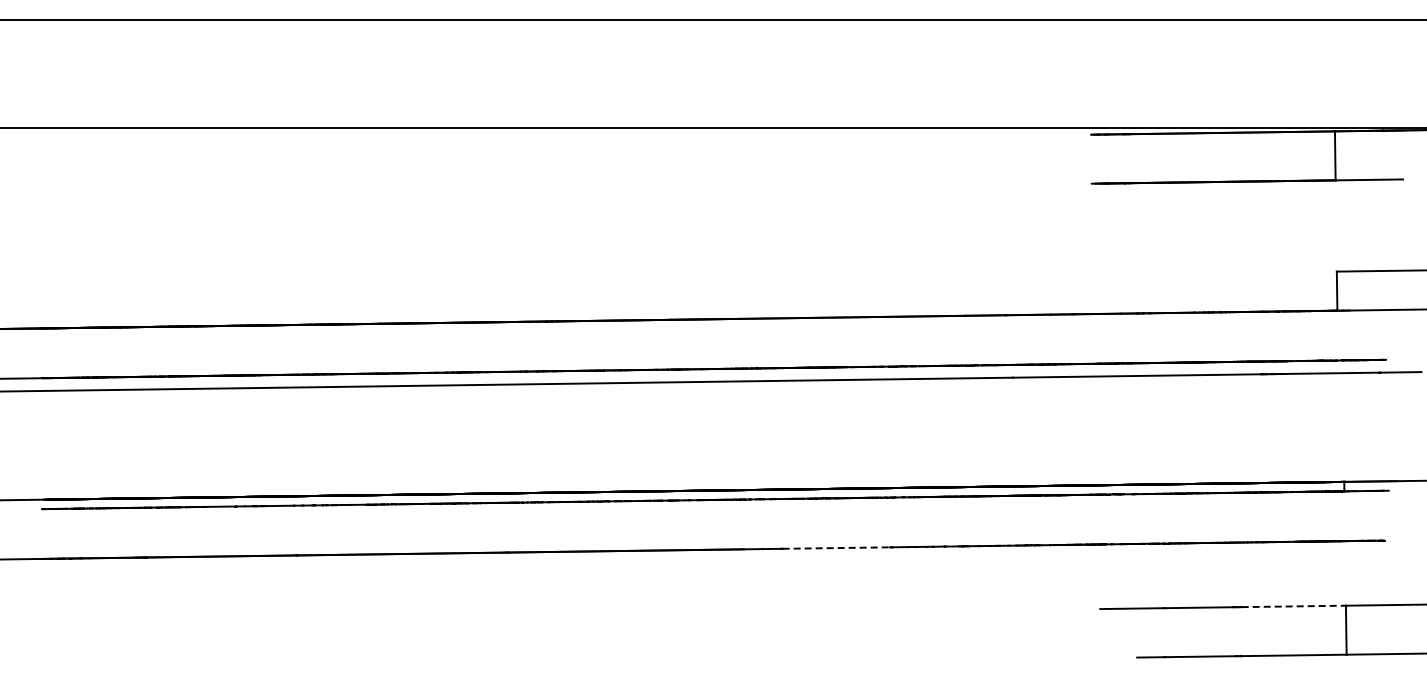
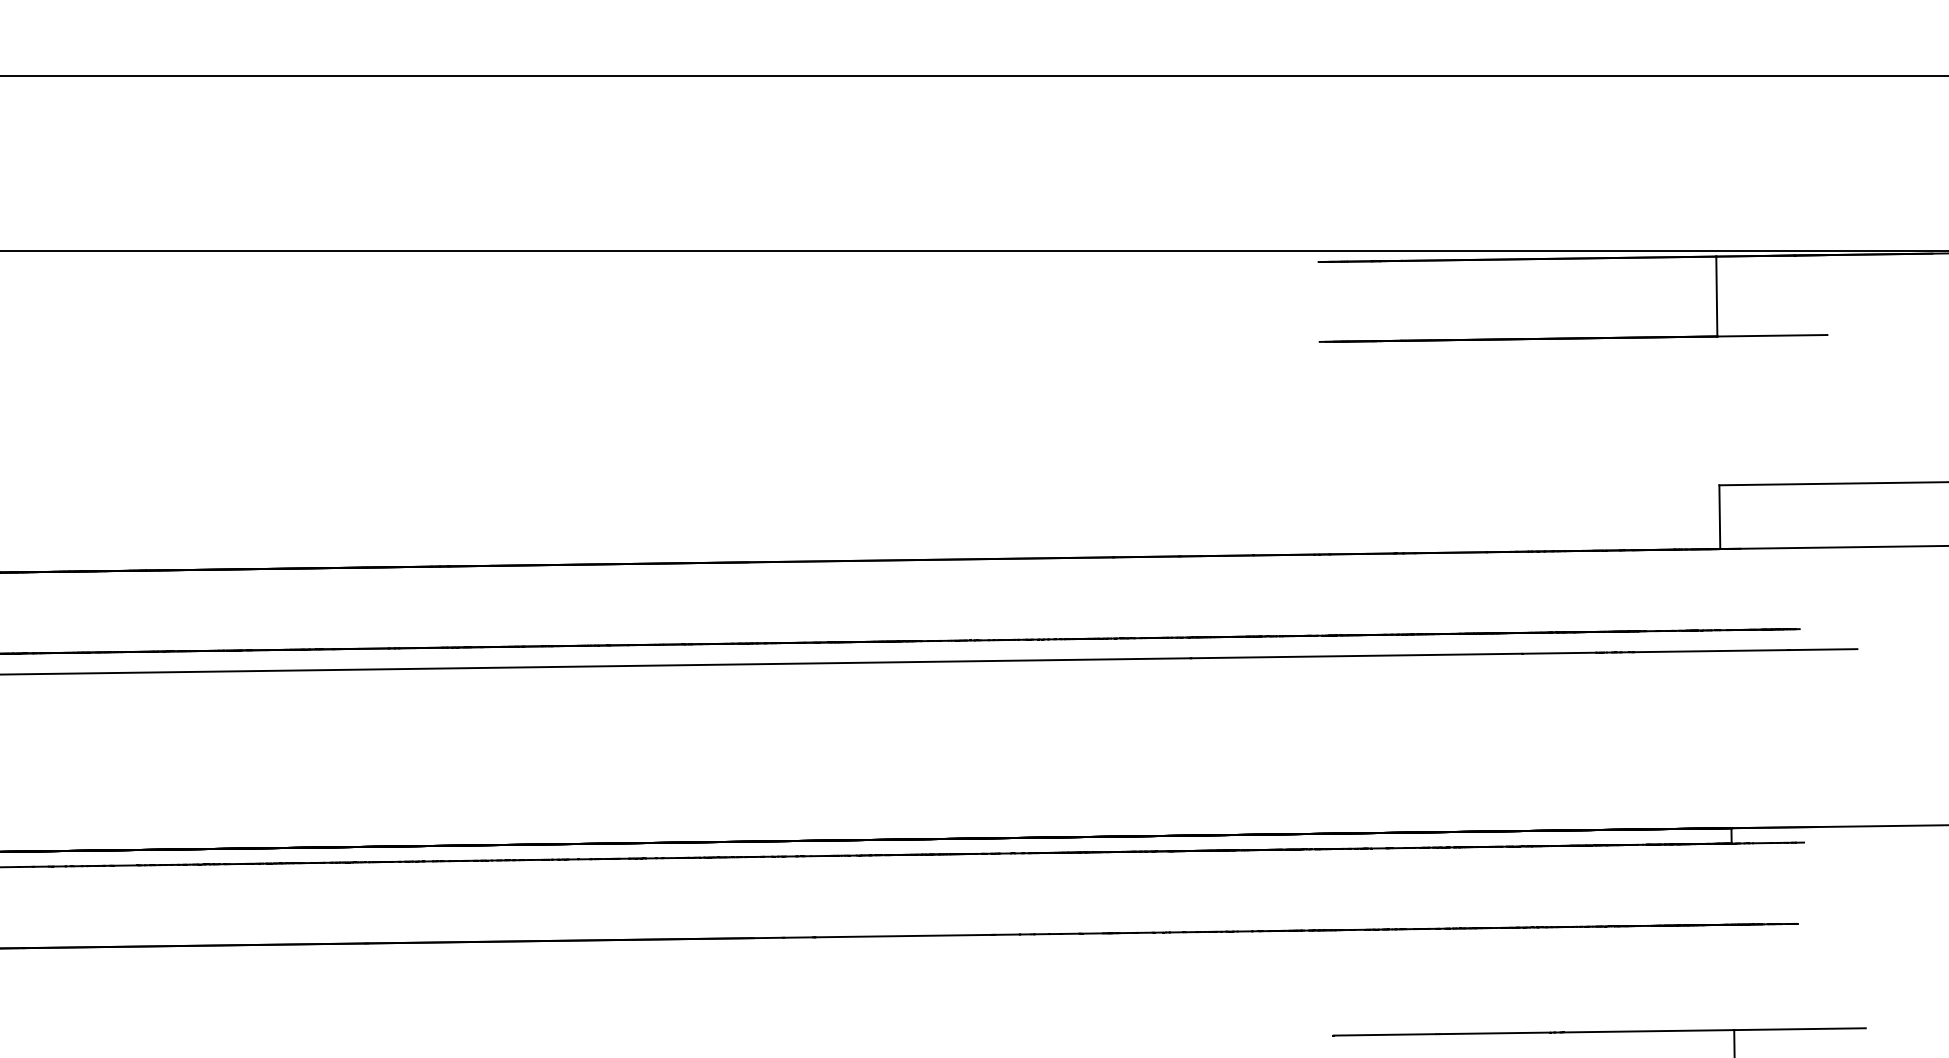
line: (836, 548) -> (903, 936), dashed -> solid
line: (1294, 606) -> (1650, 1031), dashed -> solid

